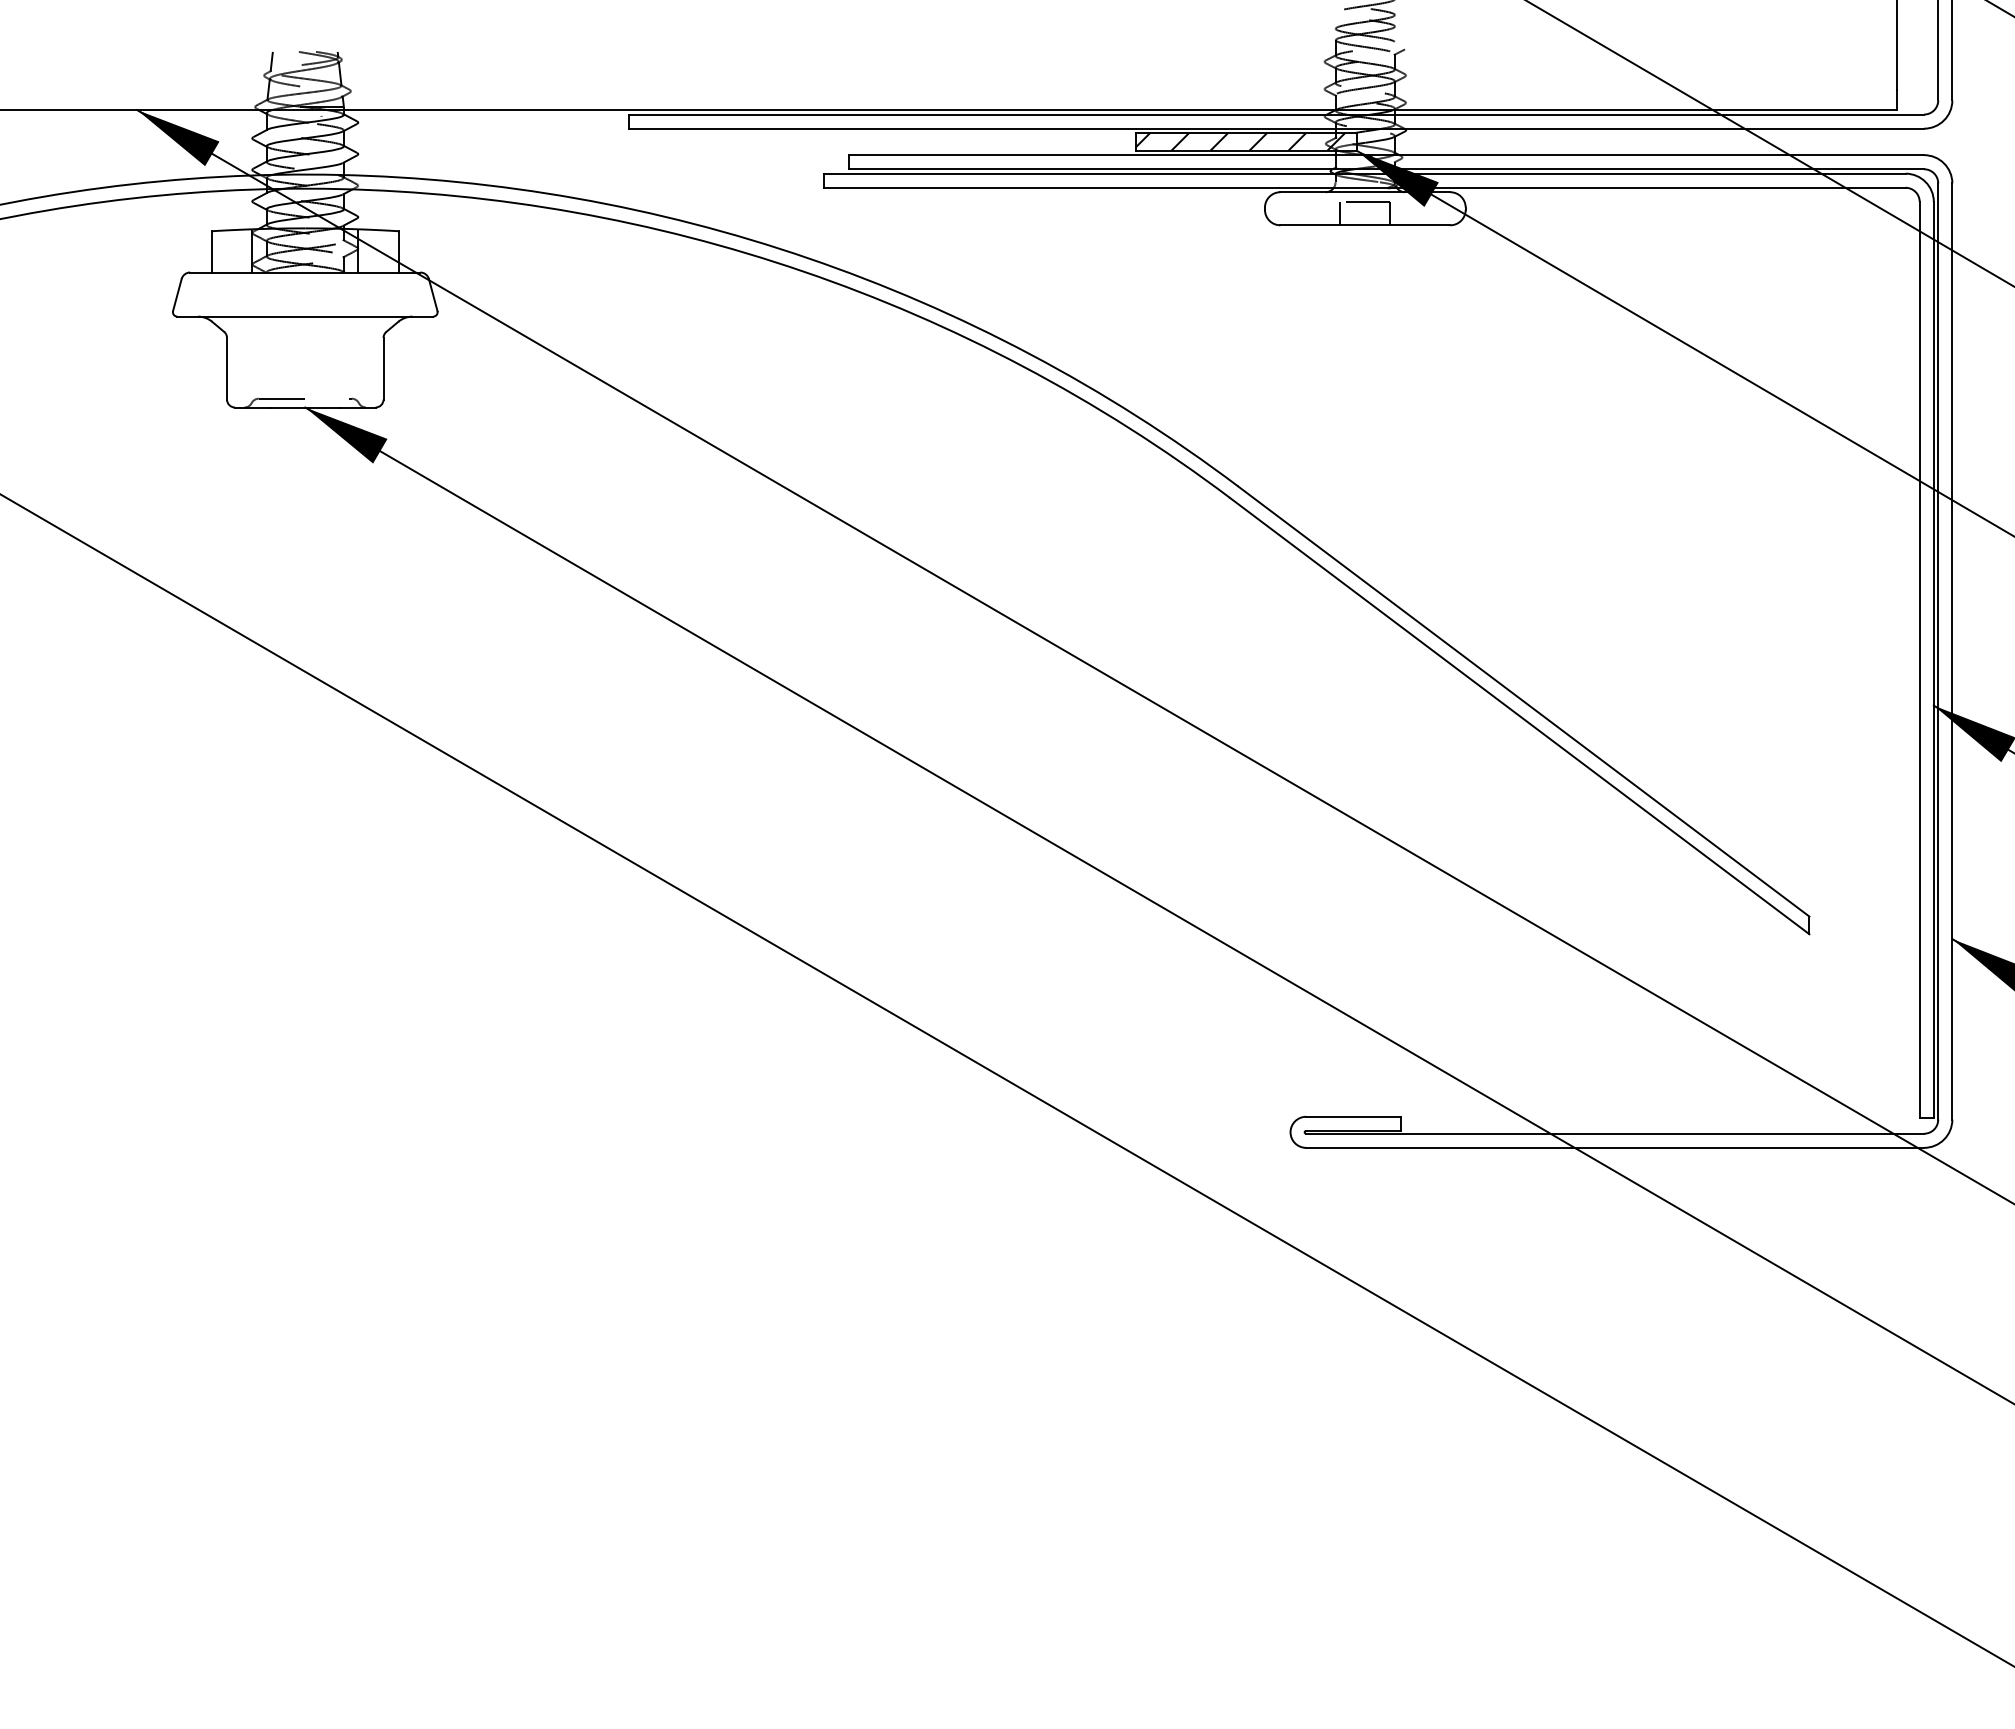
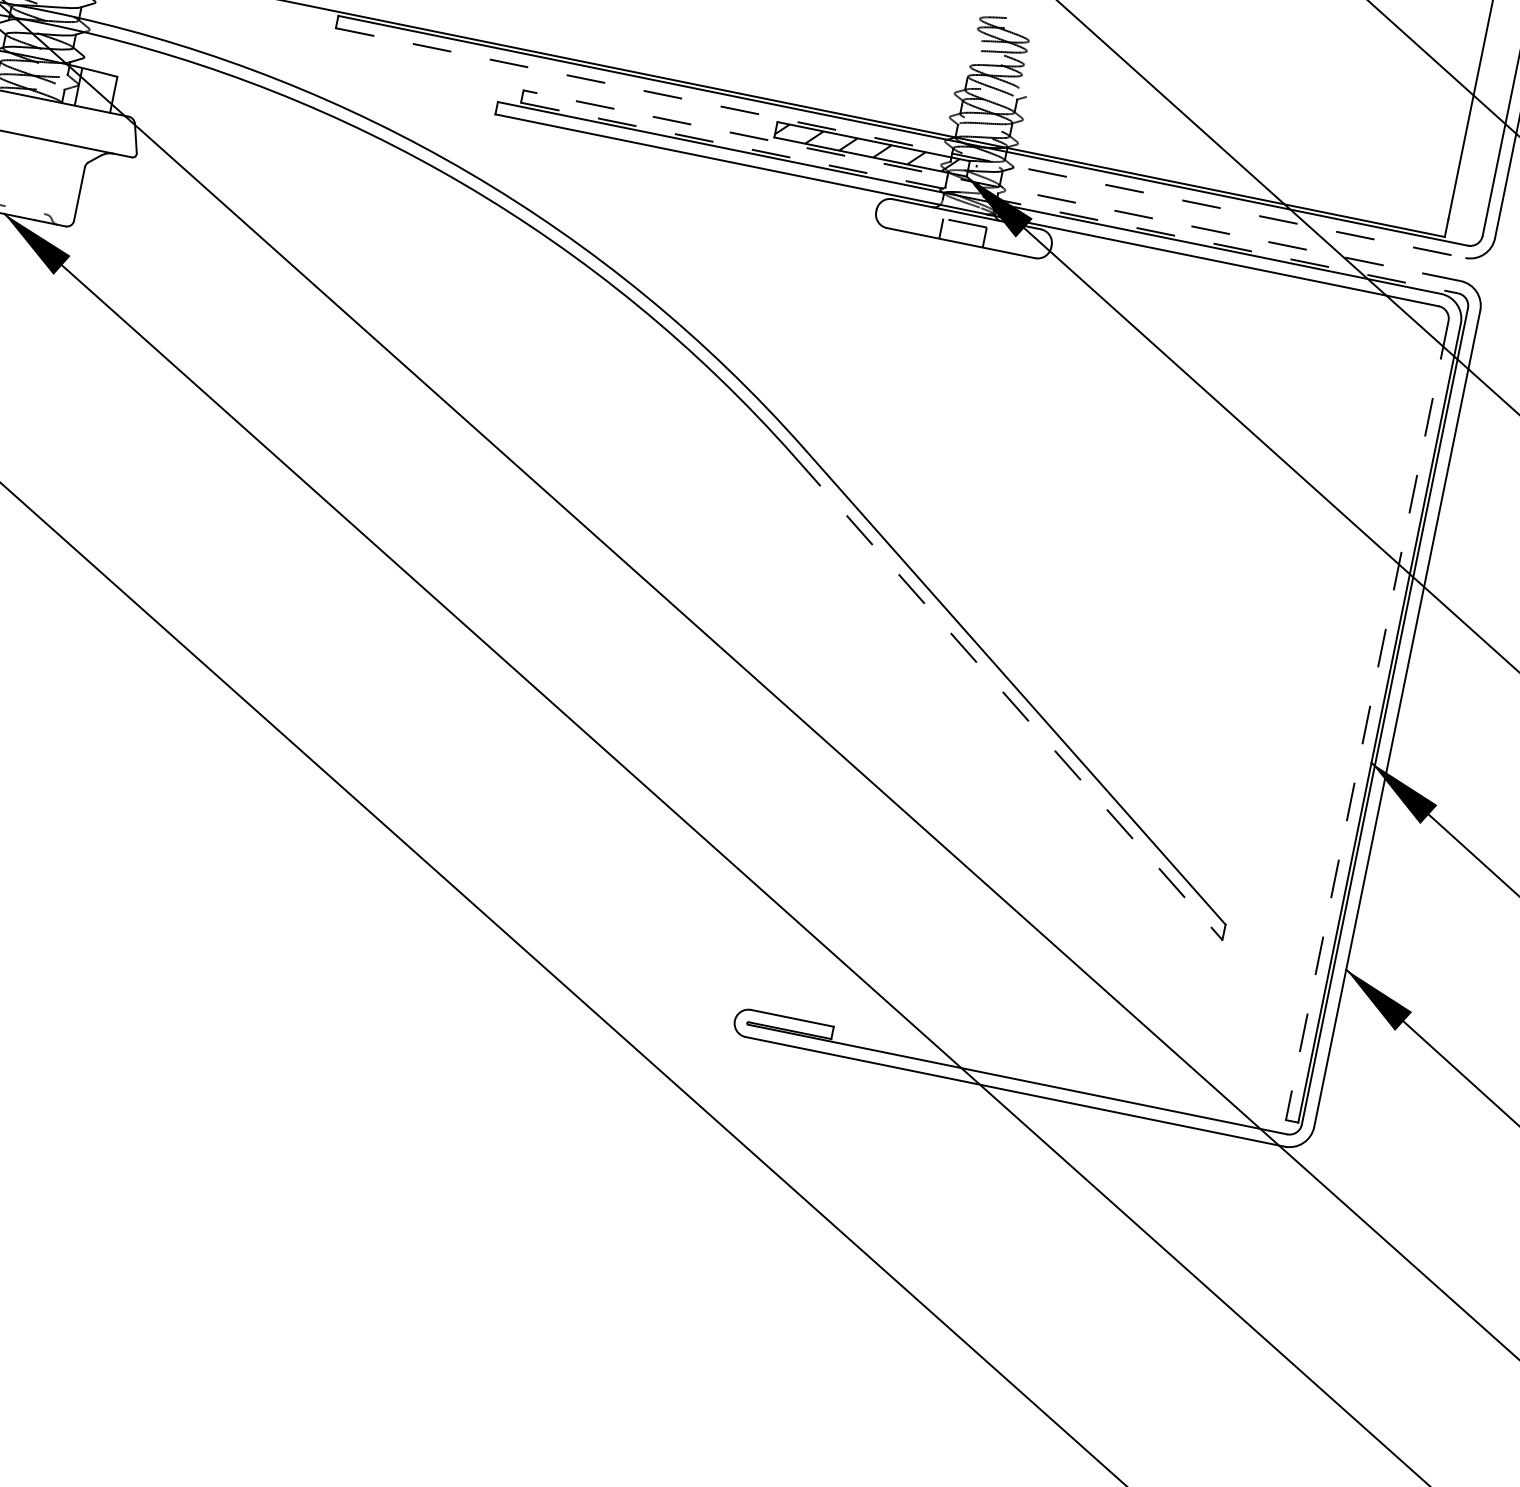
line: (1276, 128) -> (900, 142), solid -> dashed
line: (1386, 155) -> (991, 186), solid -> dashed
line: (1387, 169) -> (990, 198), solid -> dashed
line: (1919, 660) -> (1367, 720), solid -> dashed
line: (1519, 716) -> (1008, 698), solid -> dashed

